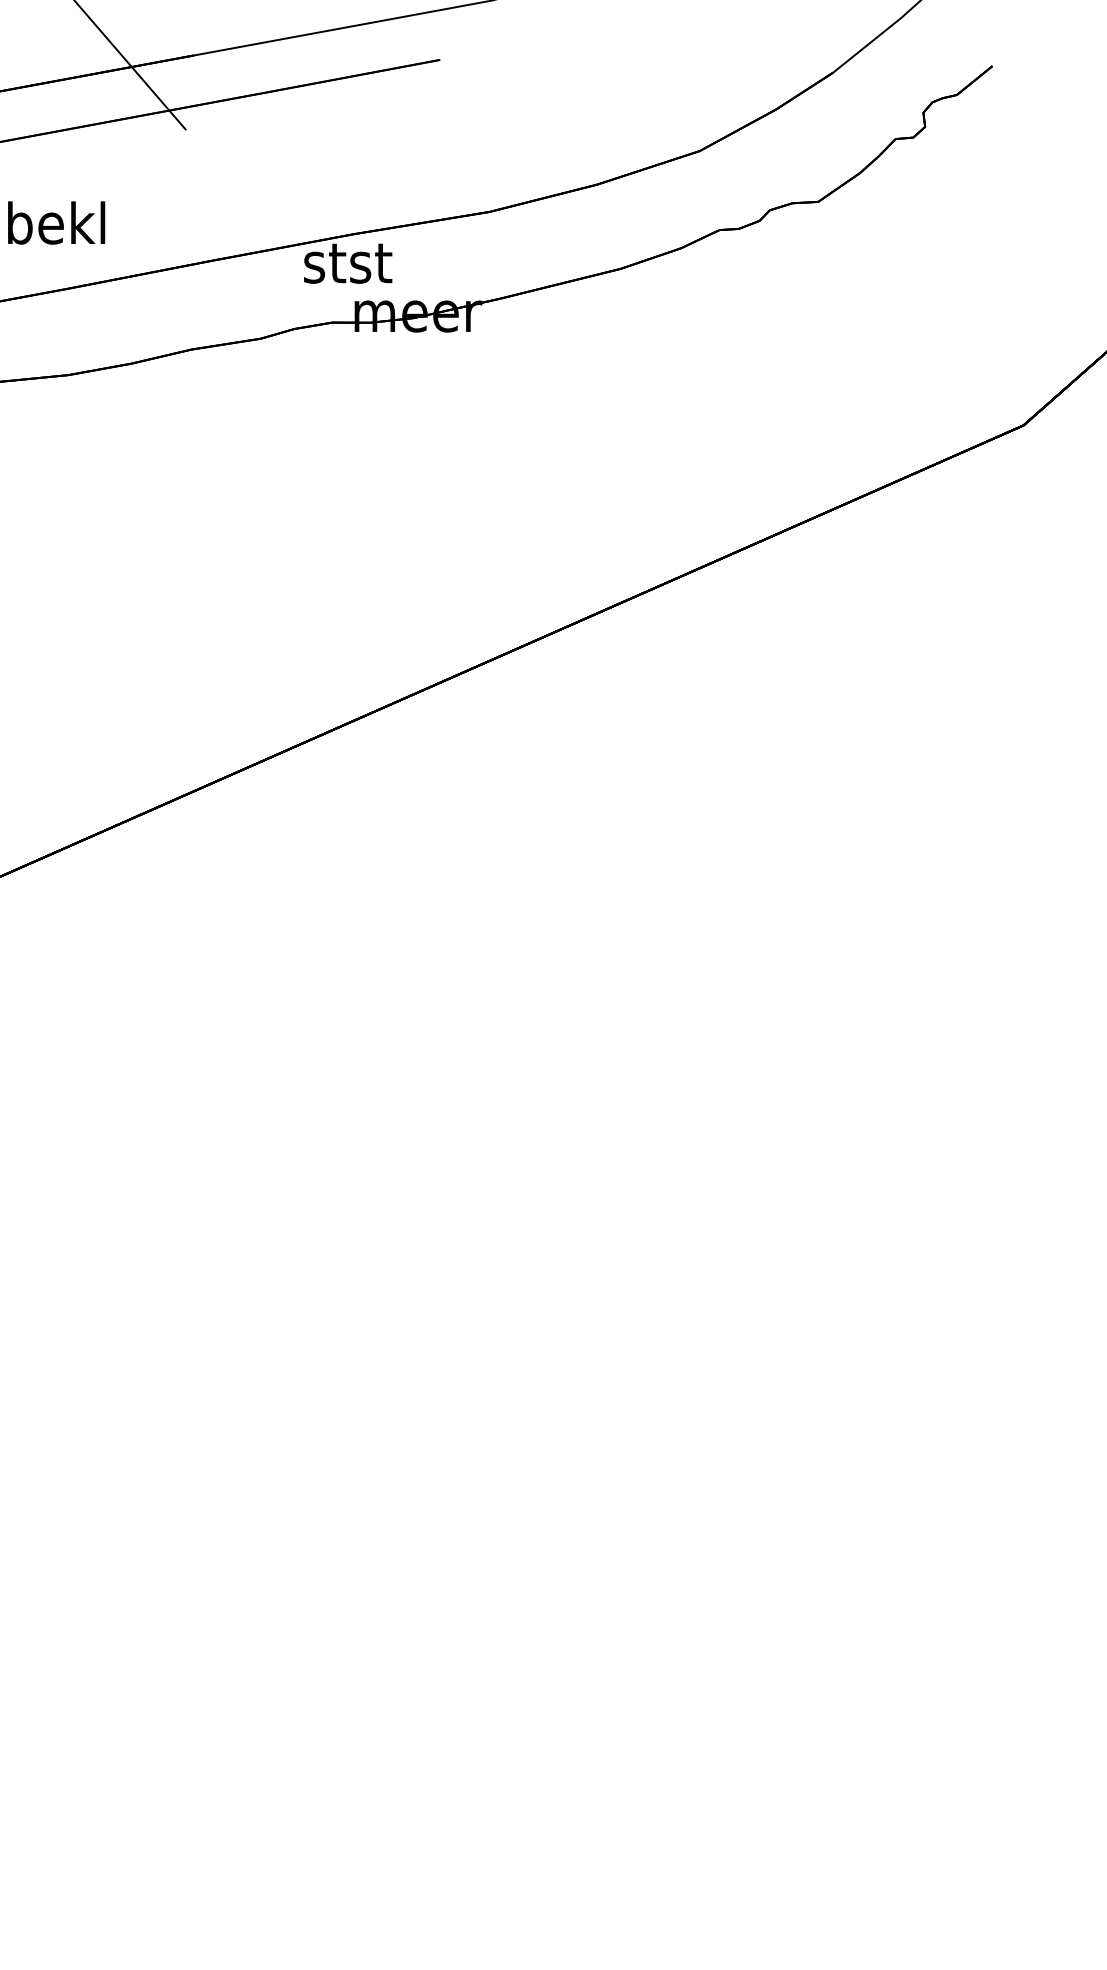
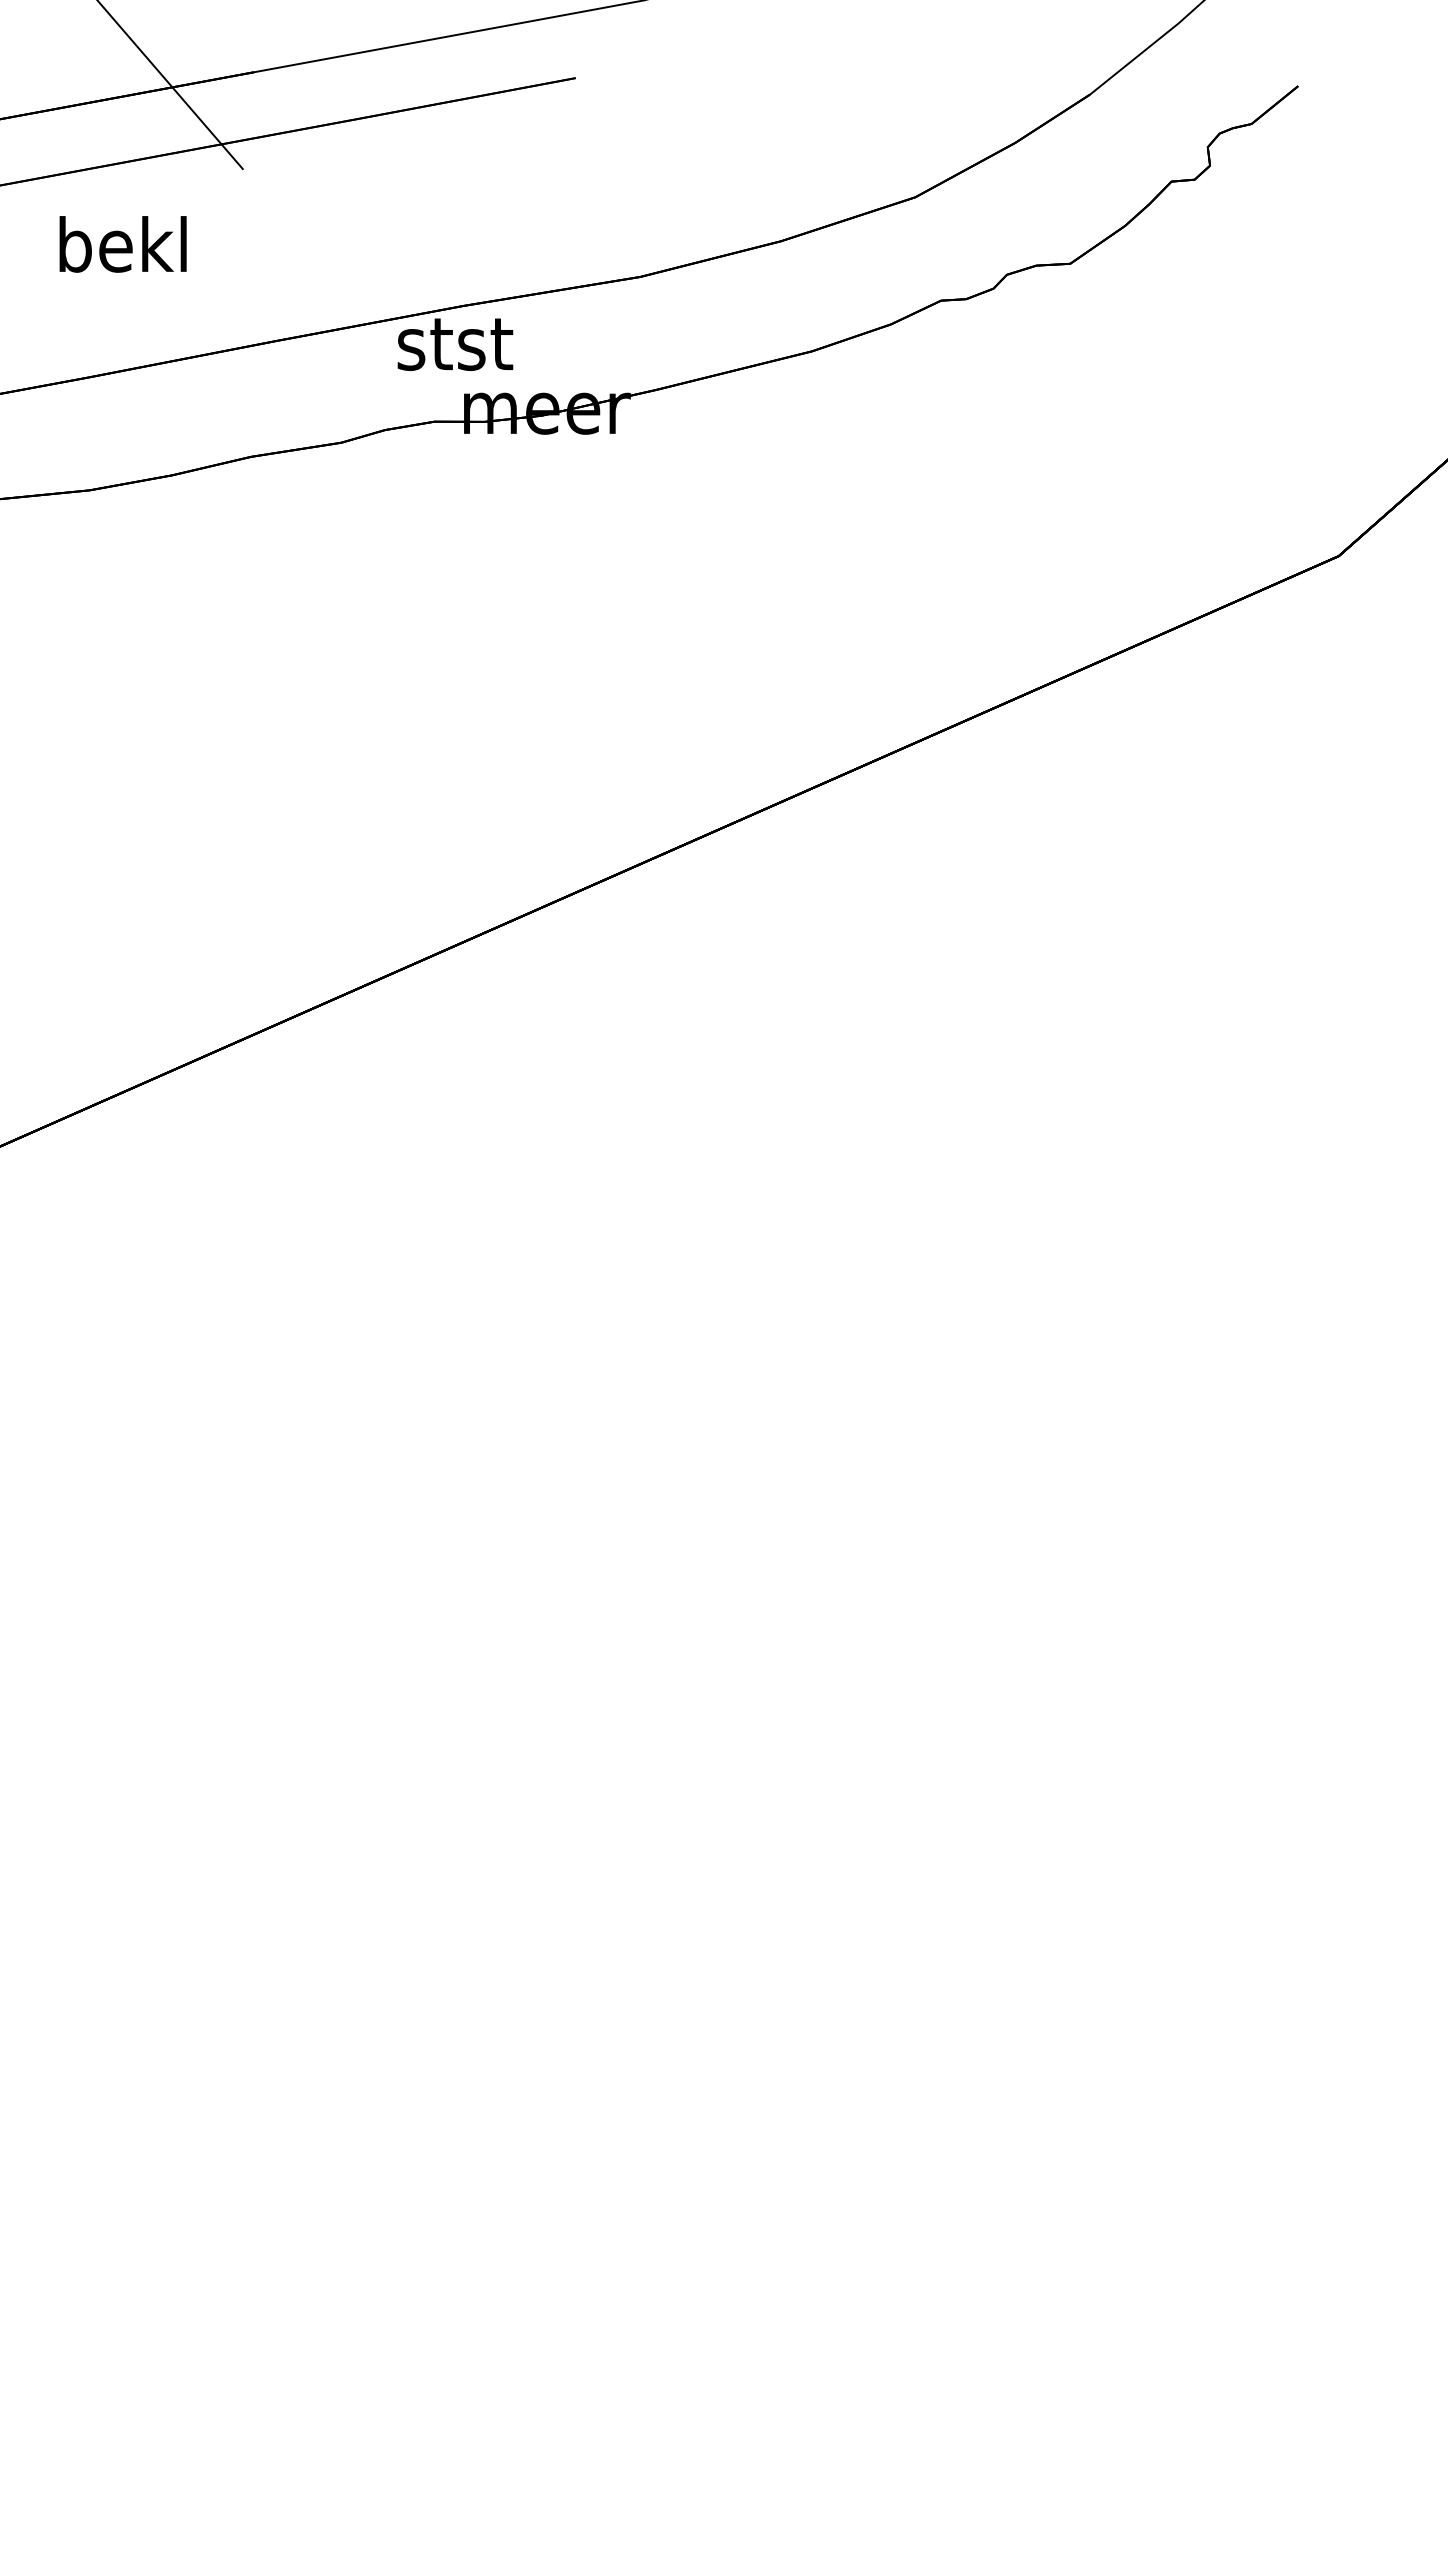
text: (56, 223) -> (122, 244), moved

